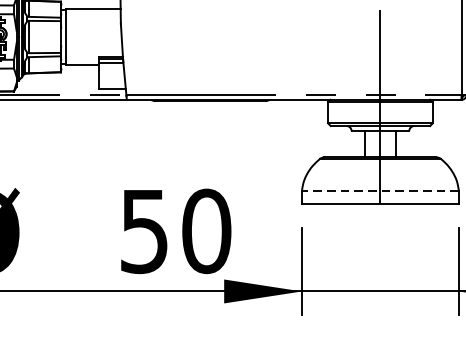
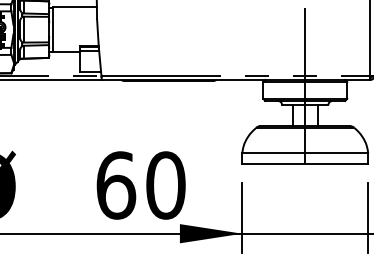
line: (380, 191) -> (305, 153), dashed -> solid
text: (145, 231) -> (116, 185), 50 -> 60

